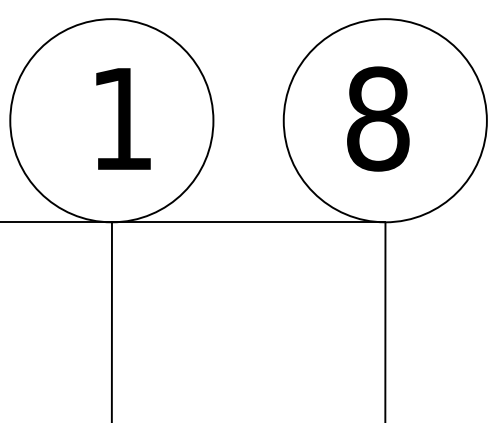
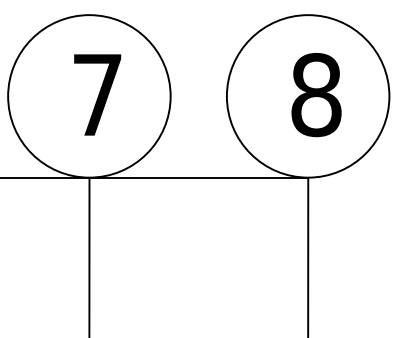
text: (121, 118) -> (97, 94), 1 -> 7
text: (378, 119) -> (316, 95), moved

